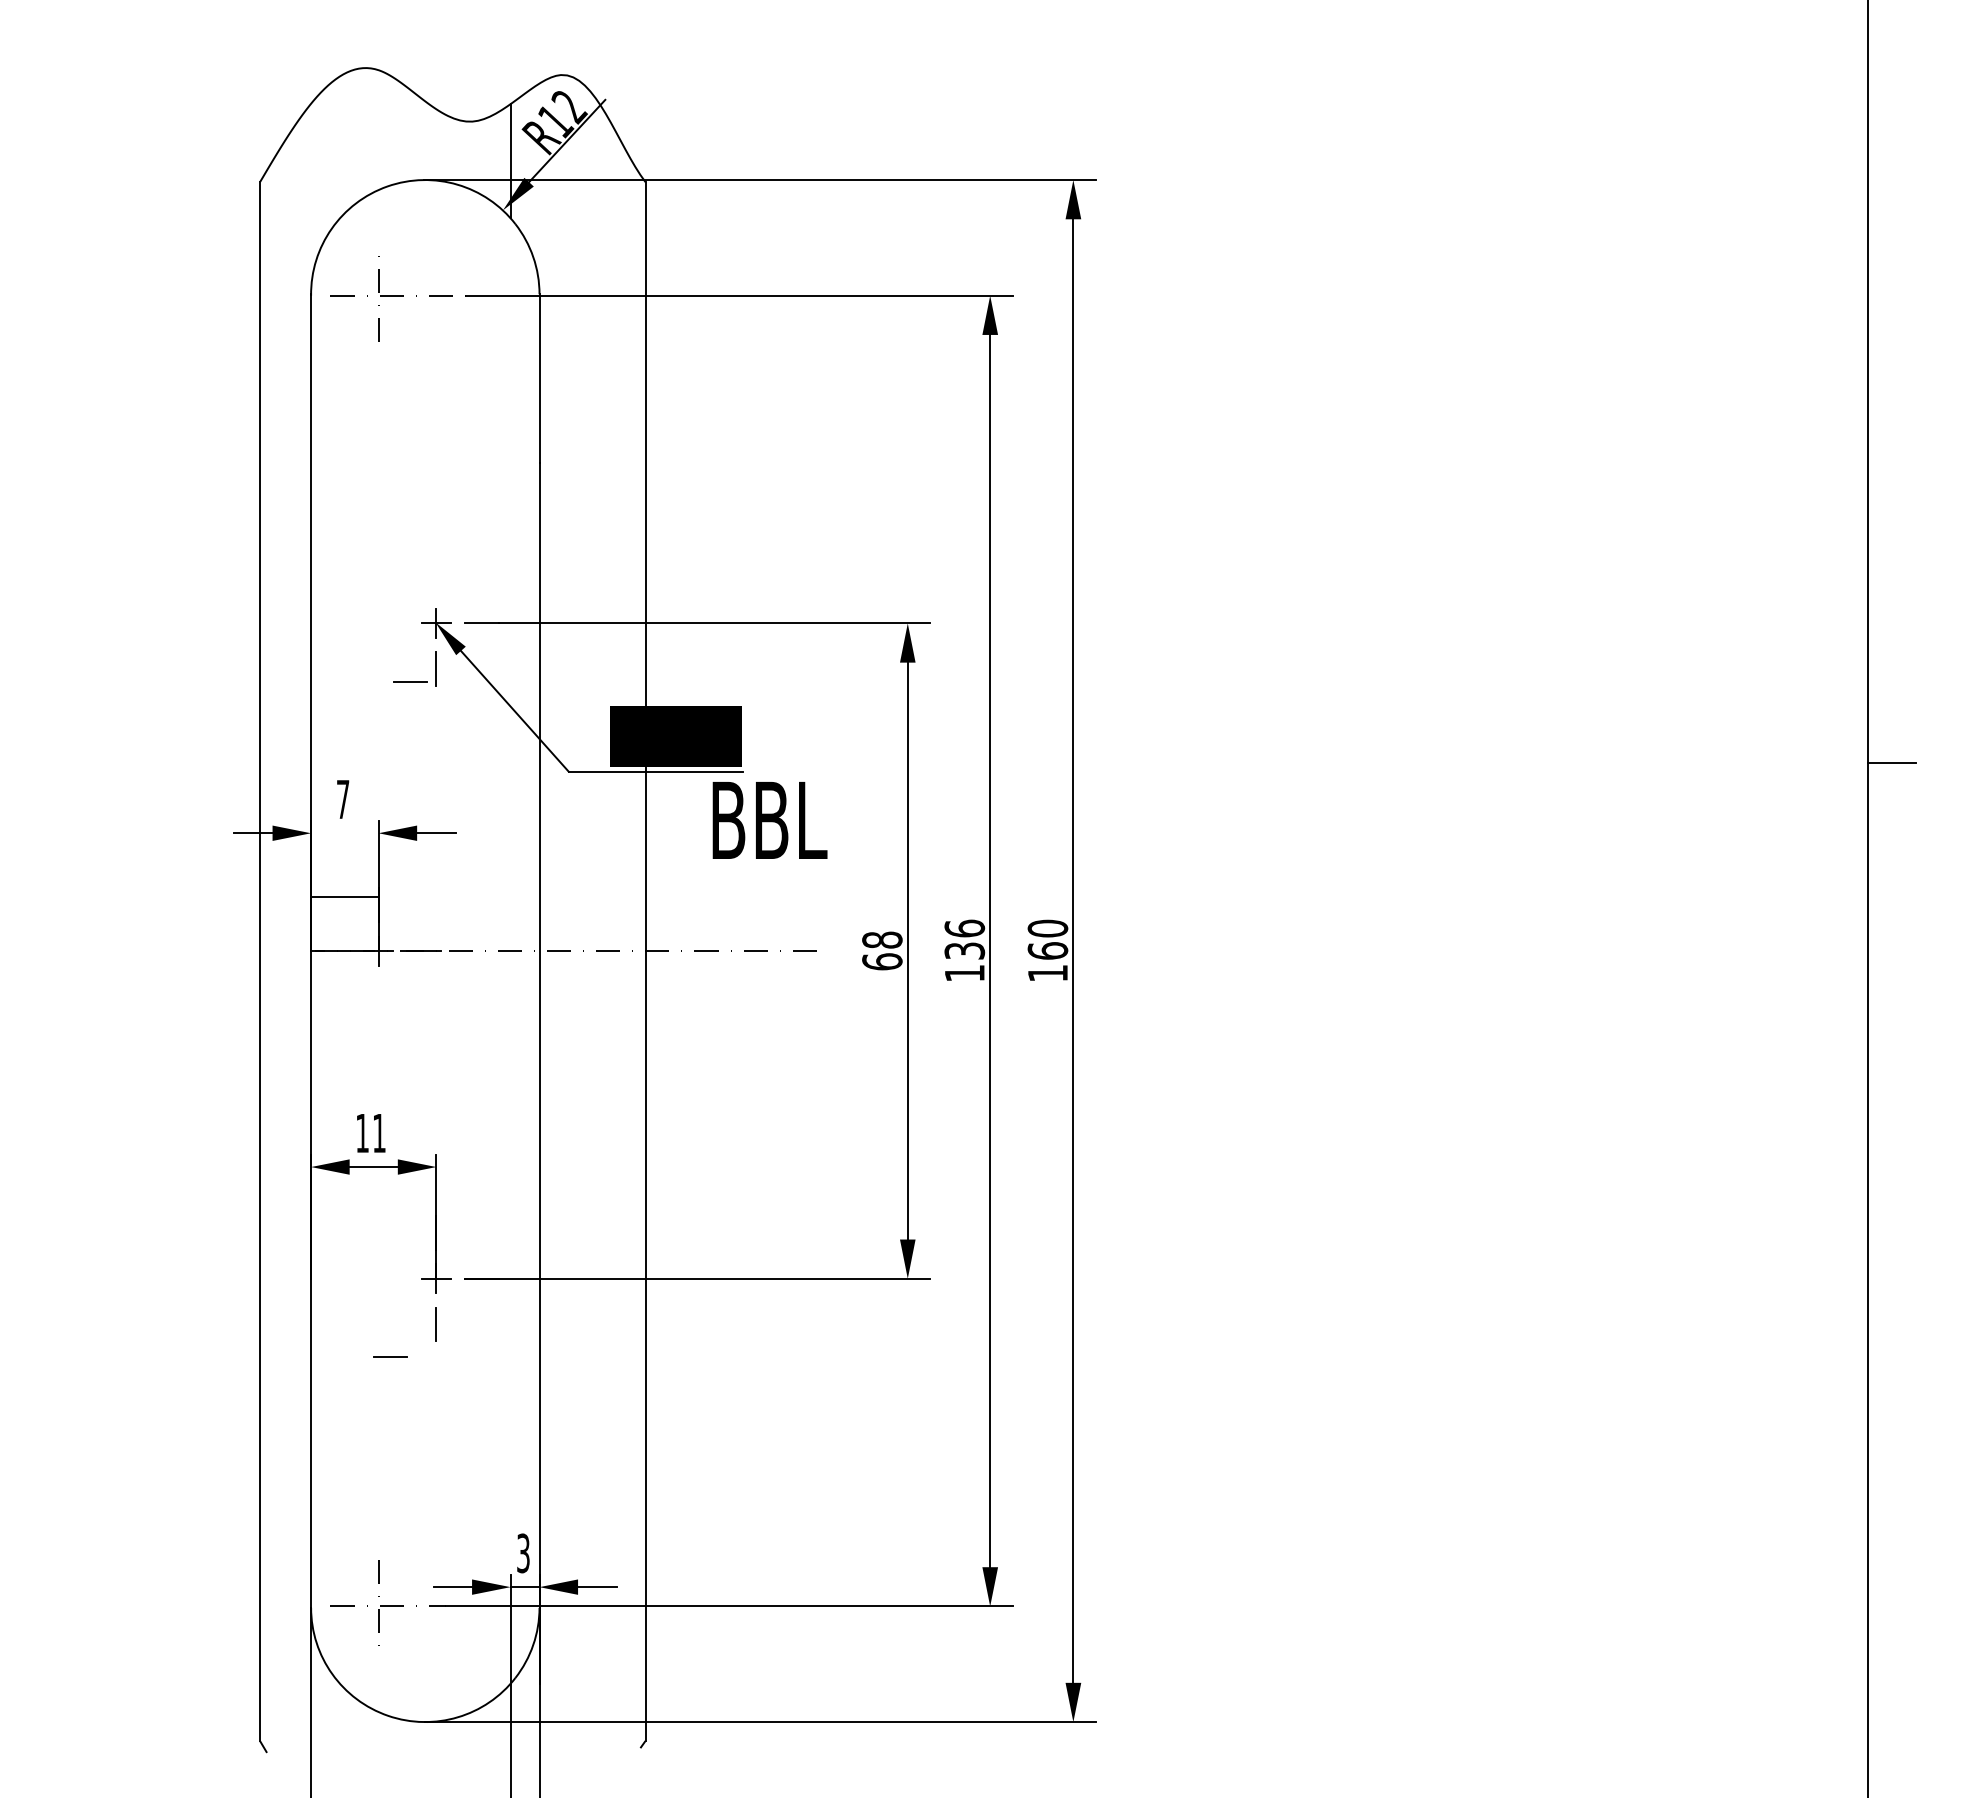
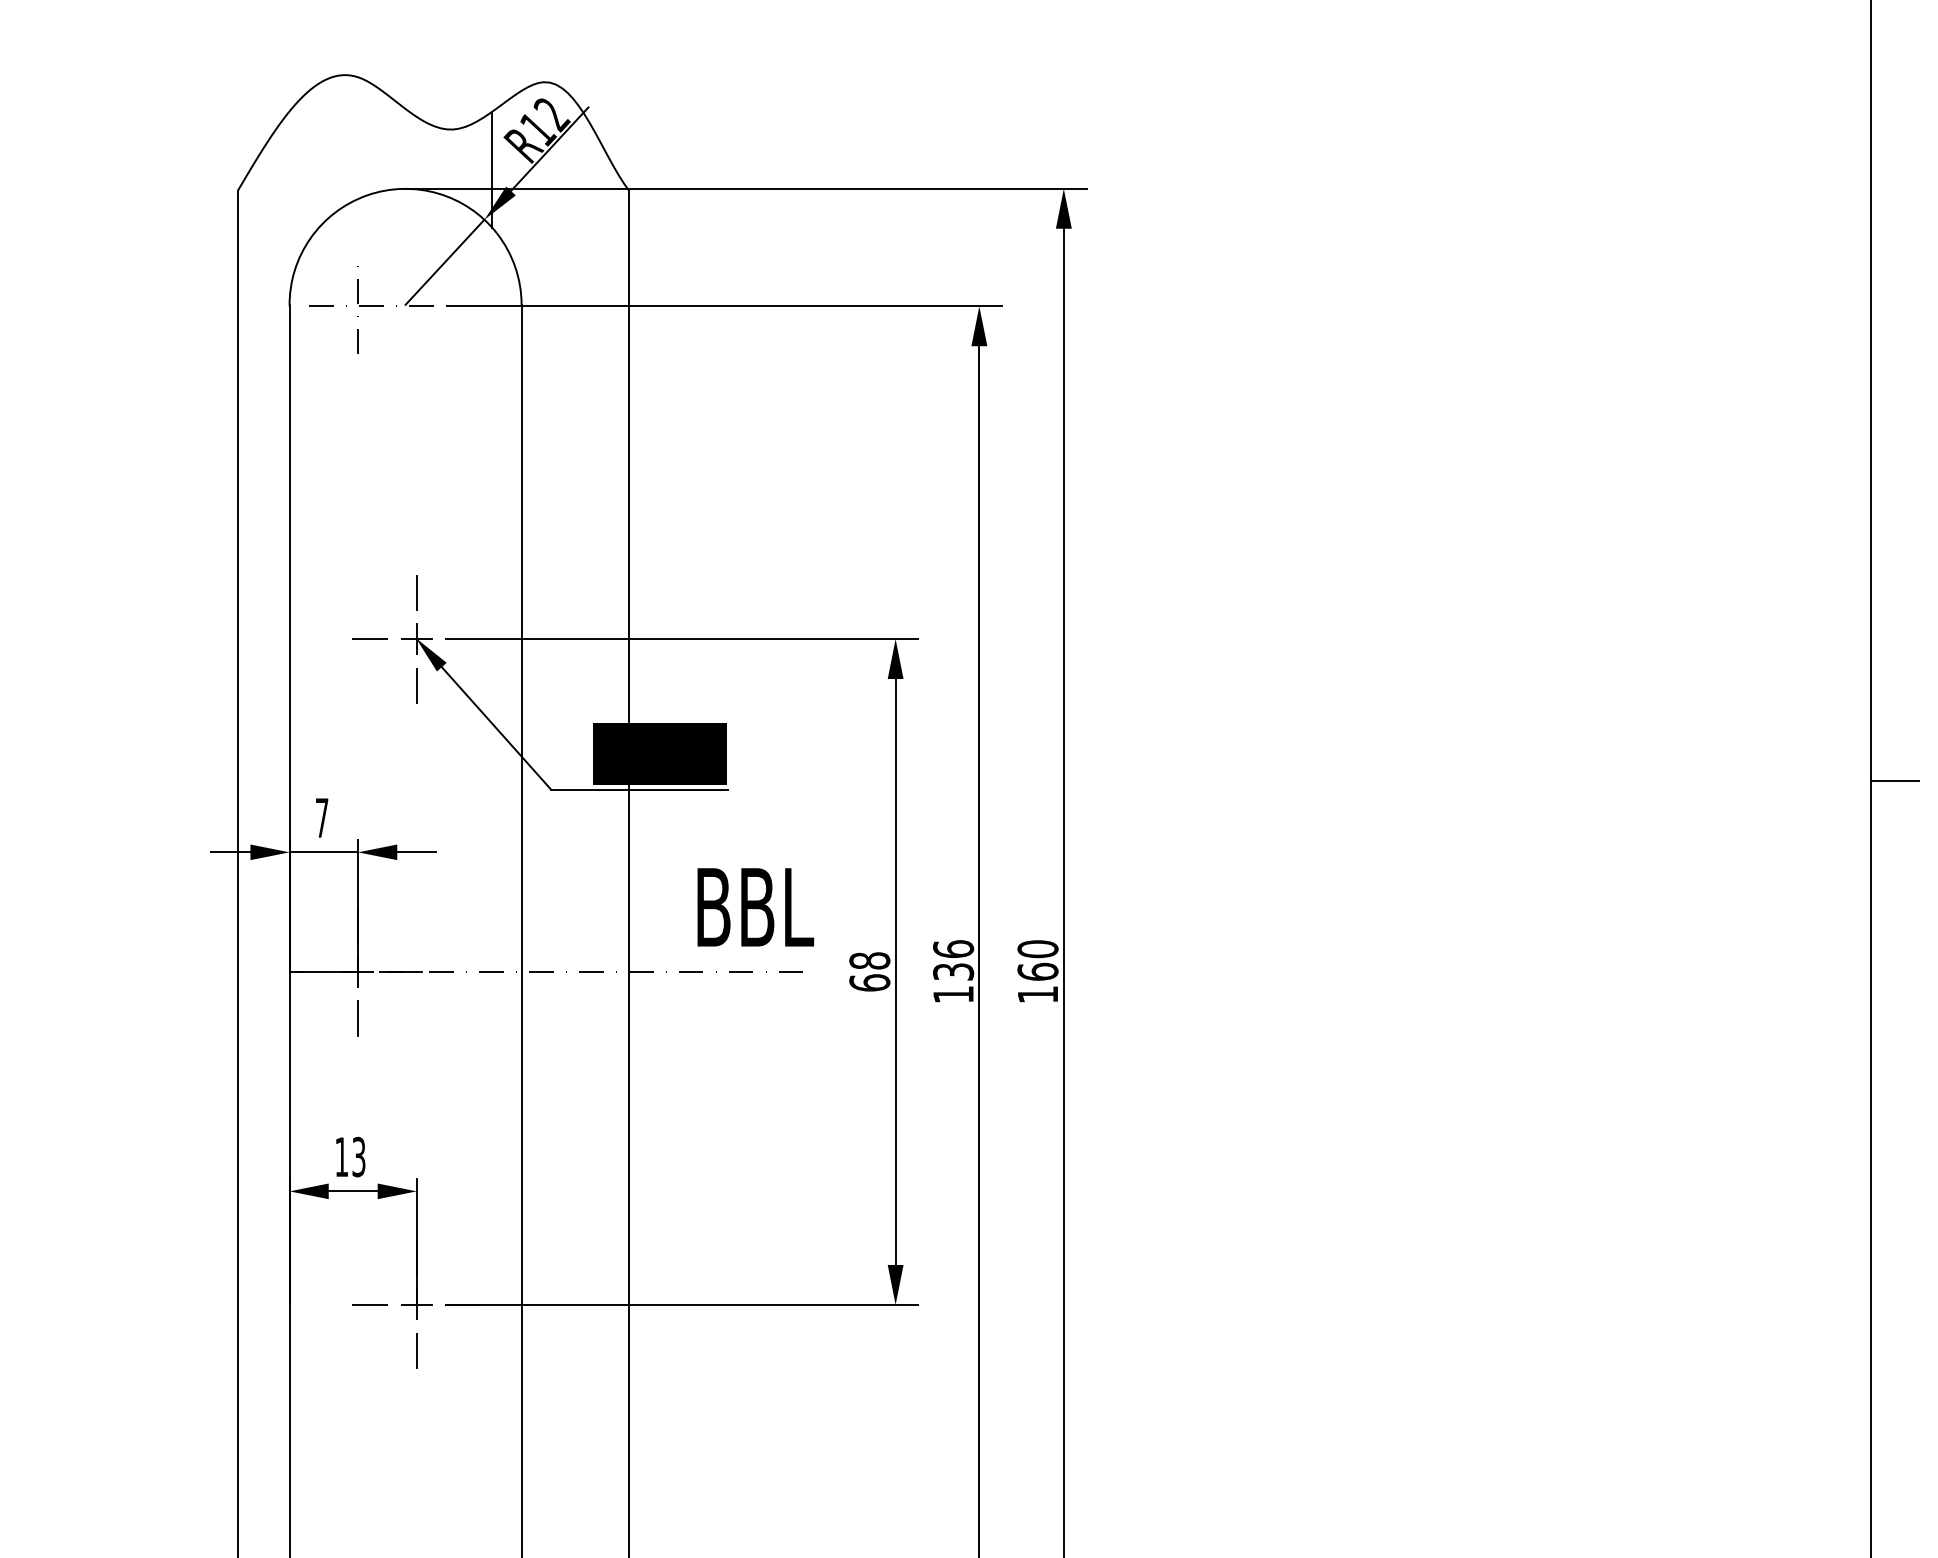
line: (463, 252) -> (444, 262), added
line: (436, 577) -> (416, 592), added
line: (410, 681) -> (370, 638), moved
text: (769, 820) -> (755, 907), moved
line: (344, 897) -> (323, 852), moved
line: (378, 996) -> (358, 1018), added
text: (379, 1133) -> (359, 1157), 11 -> 13
line: (390, 1356) -> (370, 1304), moved

